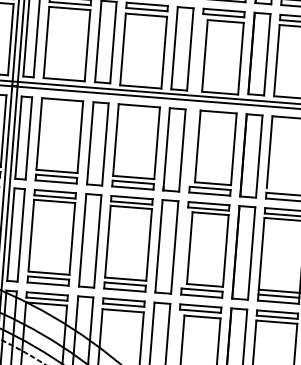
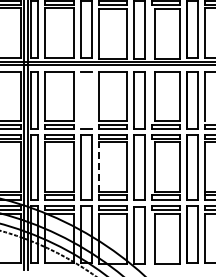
line: (91, 142) -> (81, 99), removed
line: (105, 143) -> (91, 99), removed
line: (107, 242) -> (98, 167), solid -> dashed

